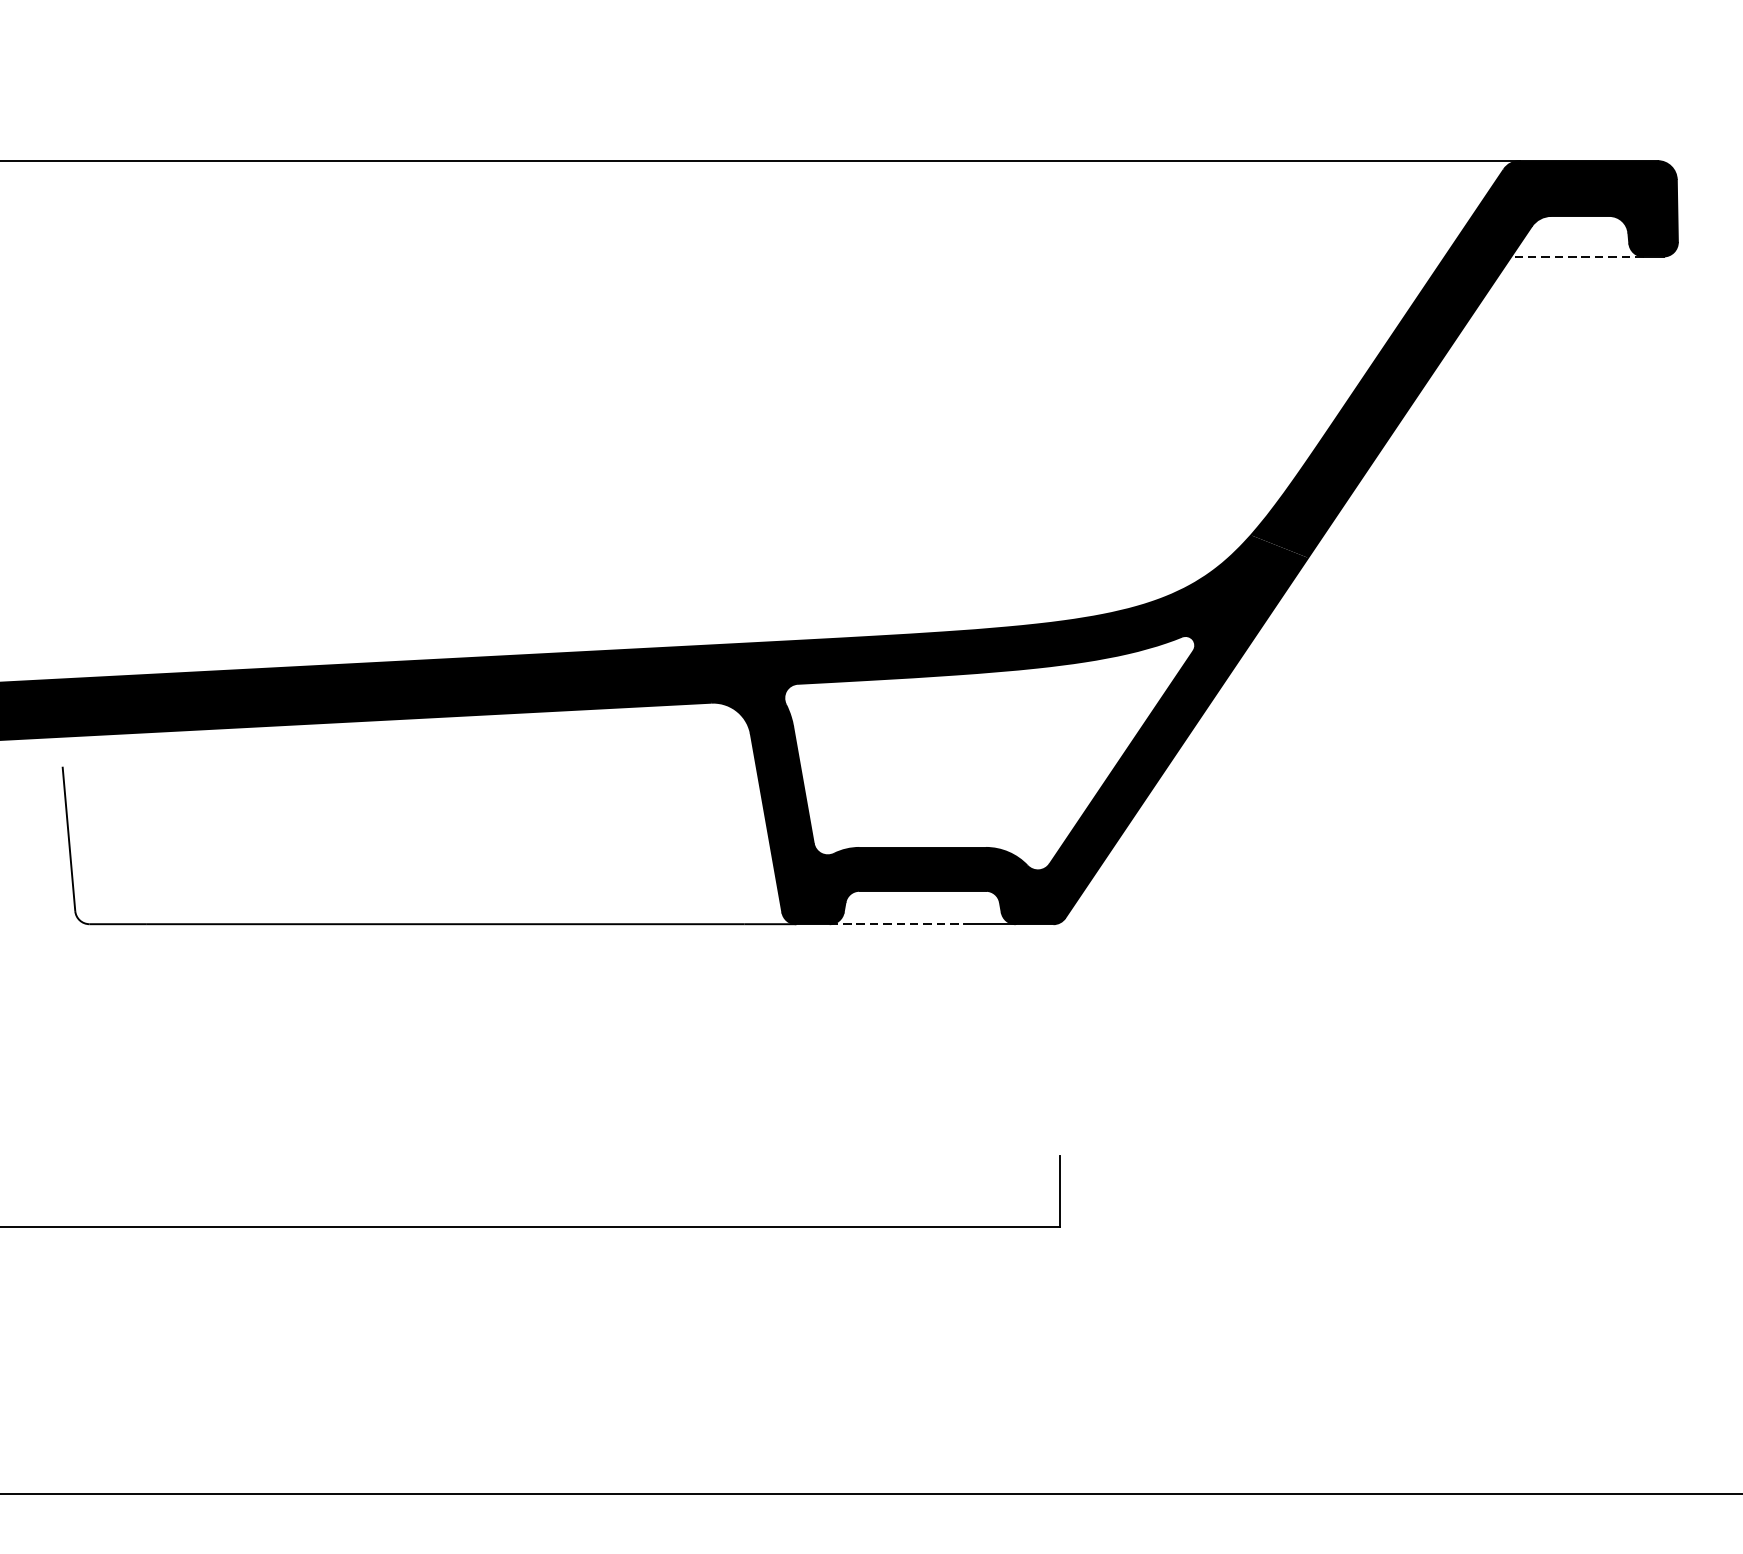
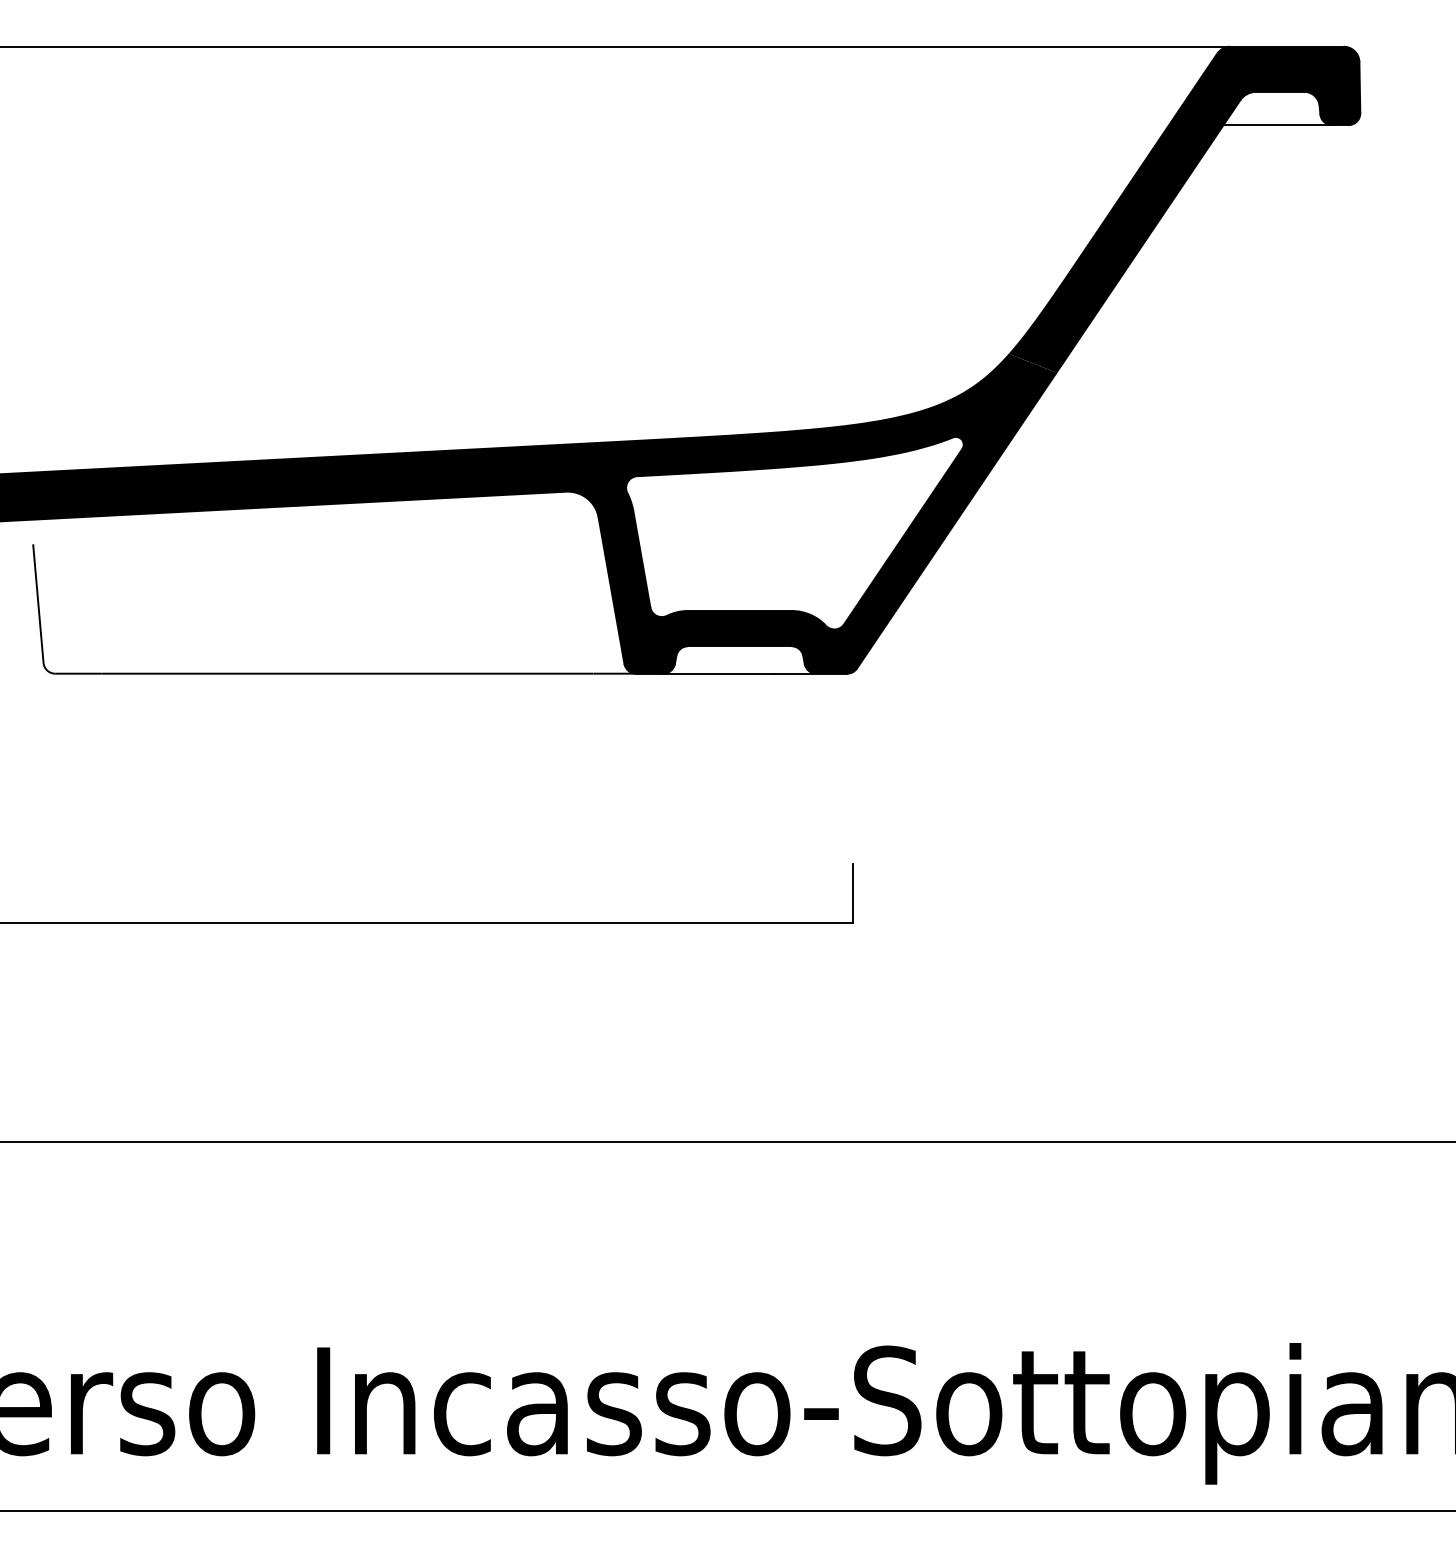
line: (1577, 256) -> (1277, 125), dashed -> solid
line: (897, 923) -> (719, 673), dashed -> solid

